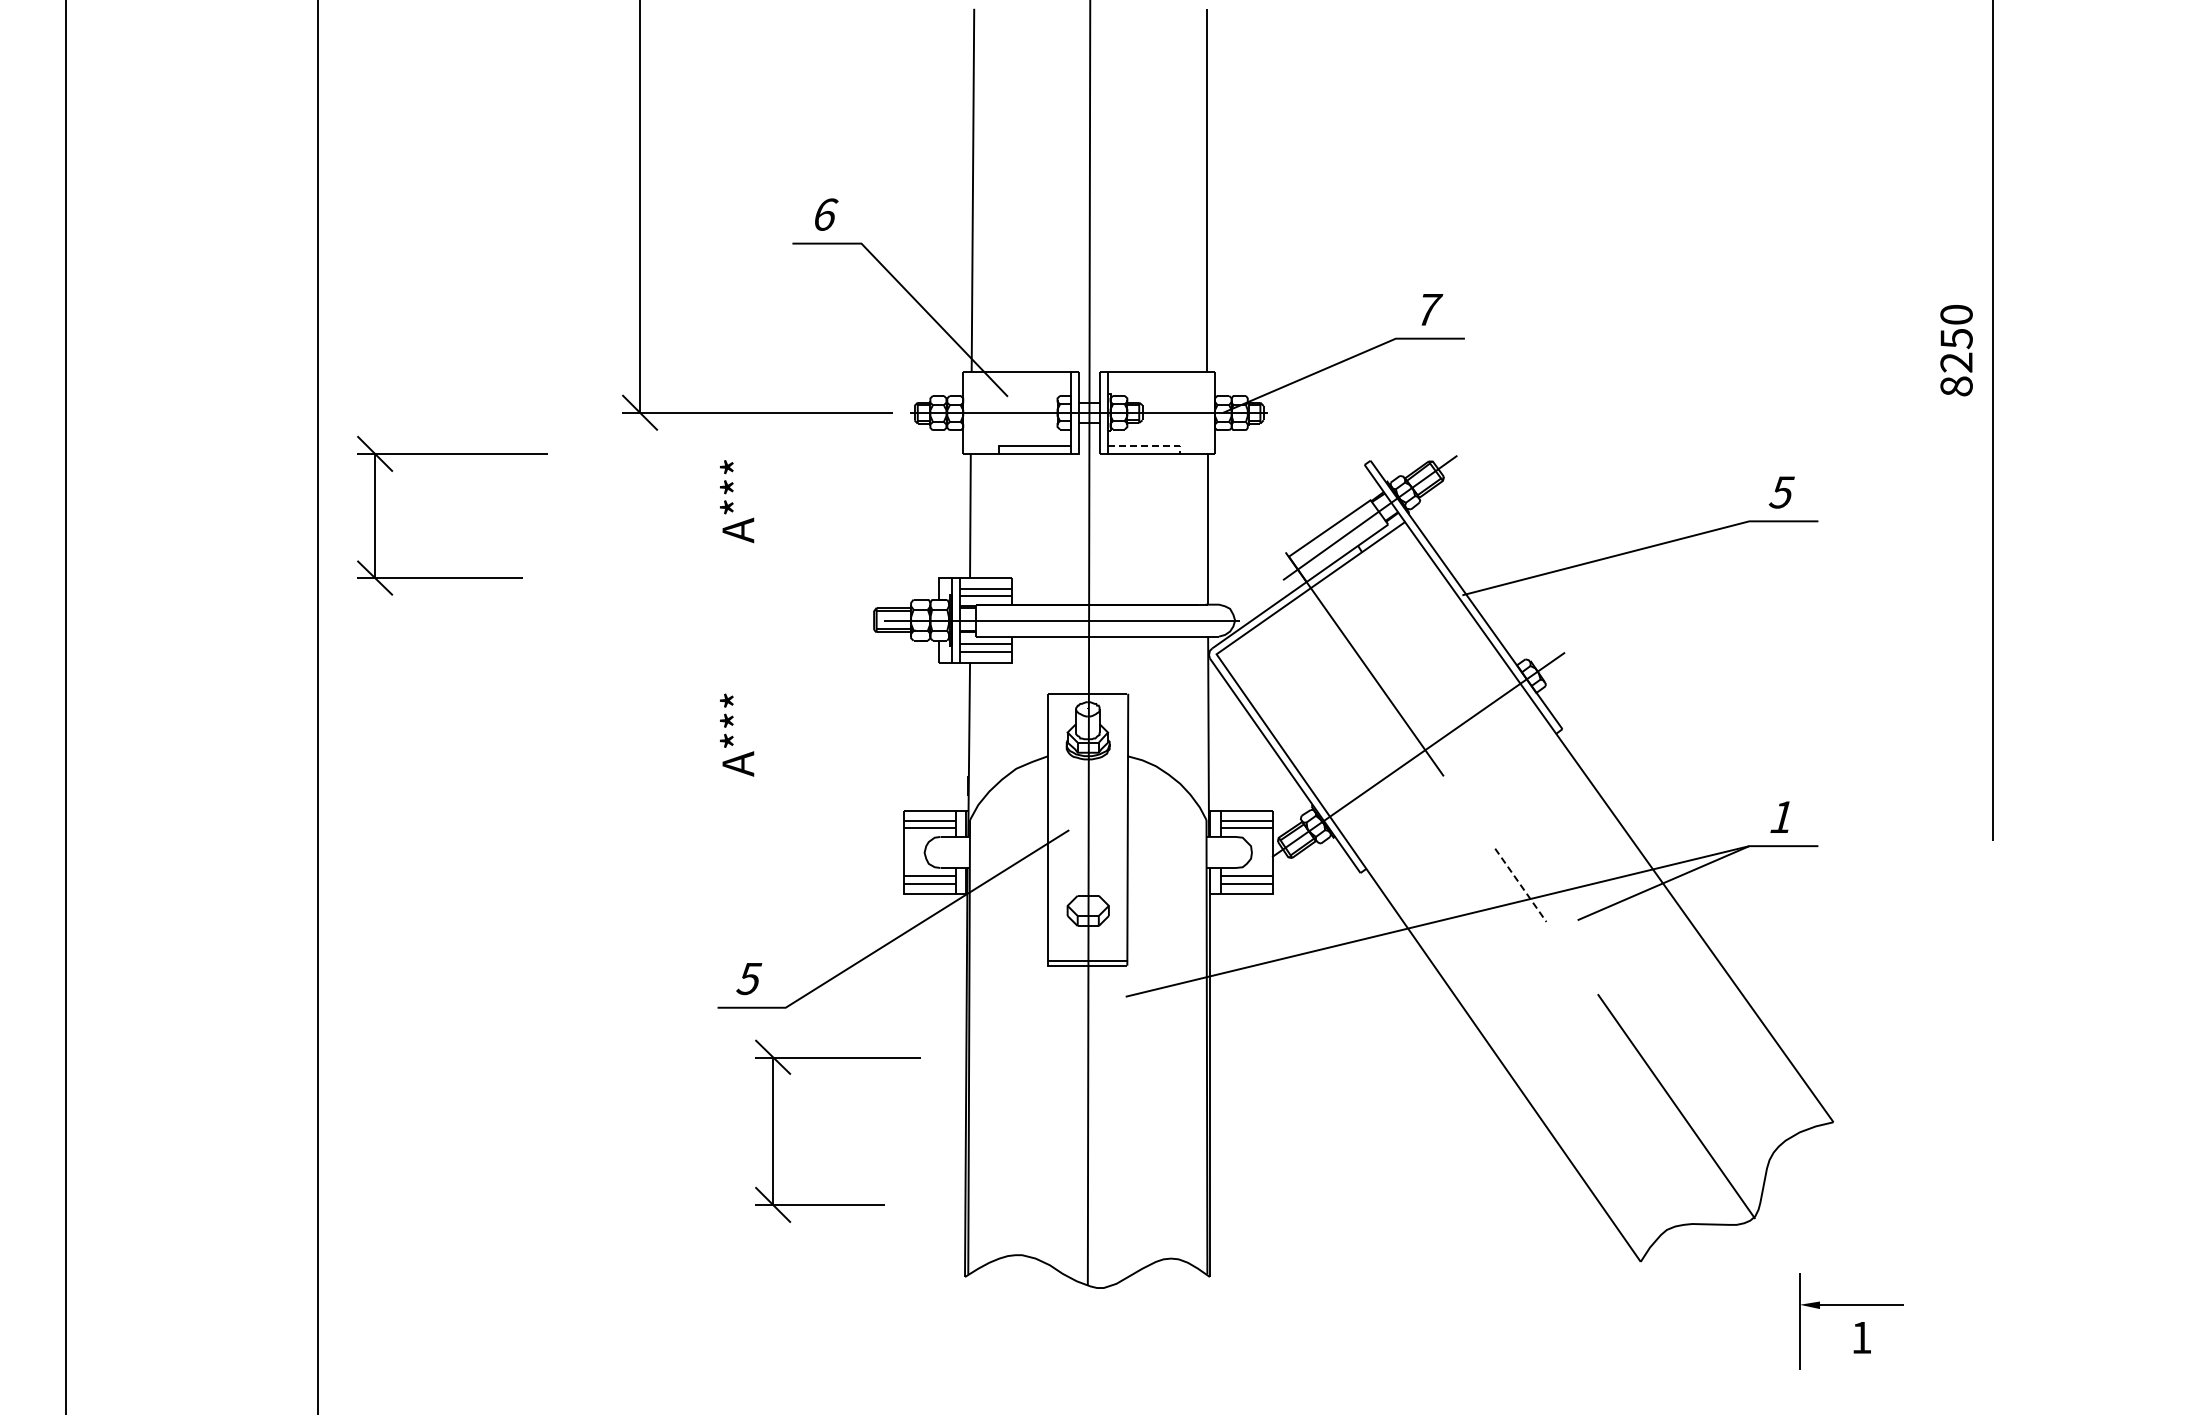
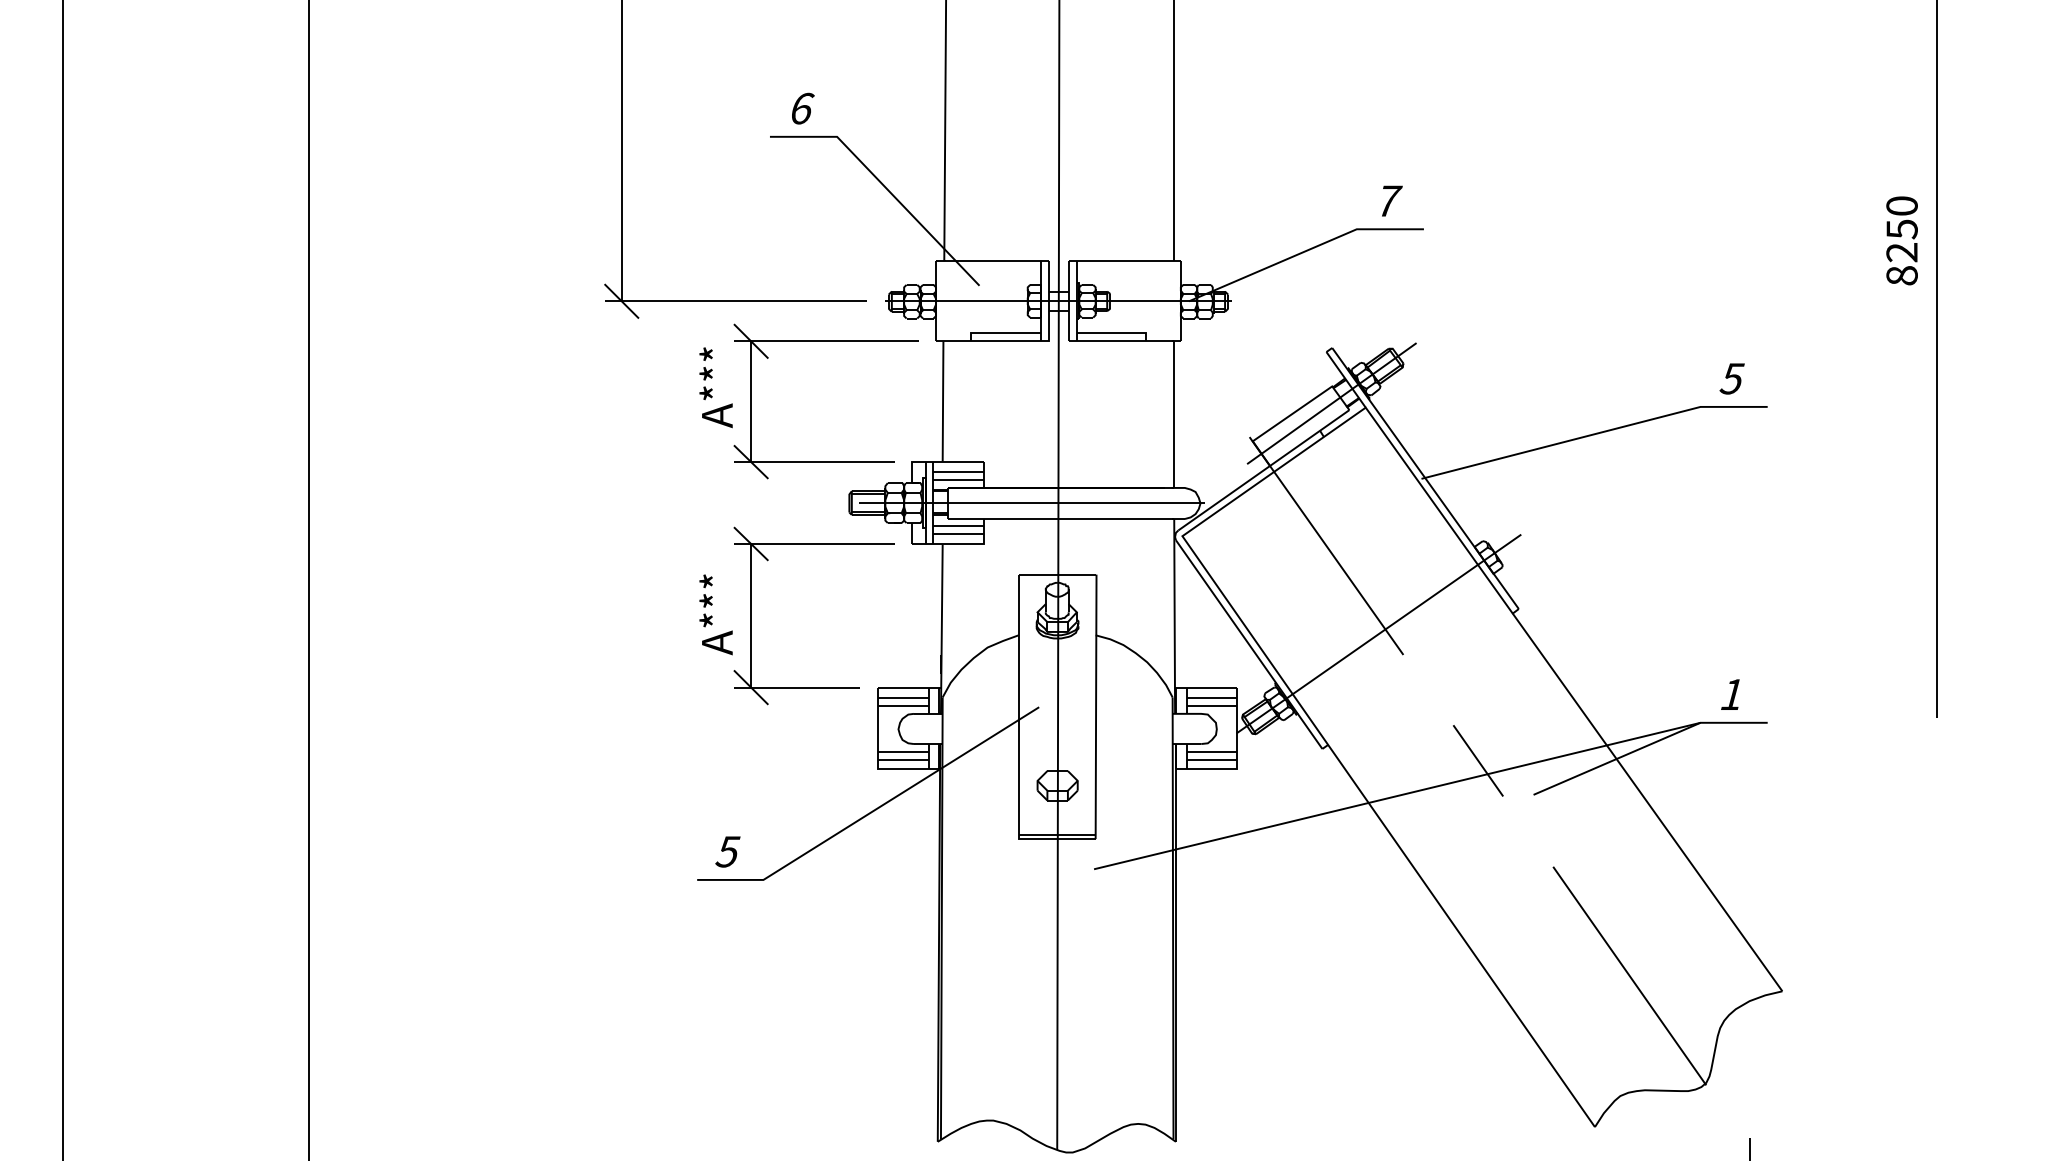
line: (1148, 445) -> (1116, 333), dashed -> solid
part: (452, 454) -> (826, 341), moved
line: (1520, 885) -> (1477, 761), dashed -> solid
part: (773, 1130) -> (751, 615), moved

